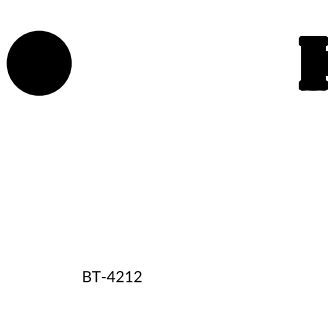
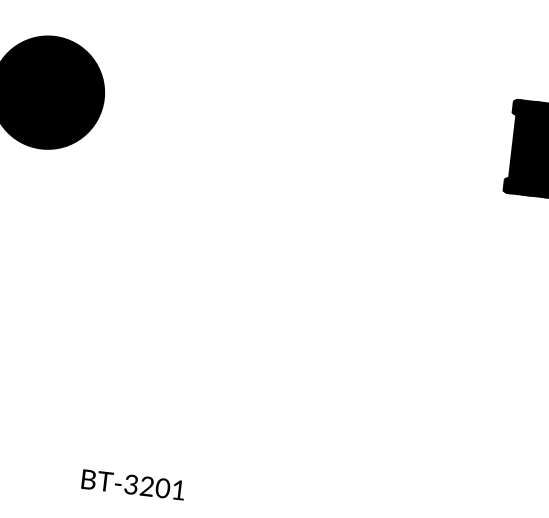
text: (124, 276) -> (155, 487), BT-4212 -> BT-3201

